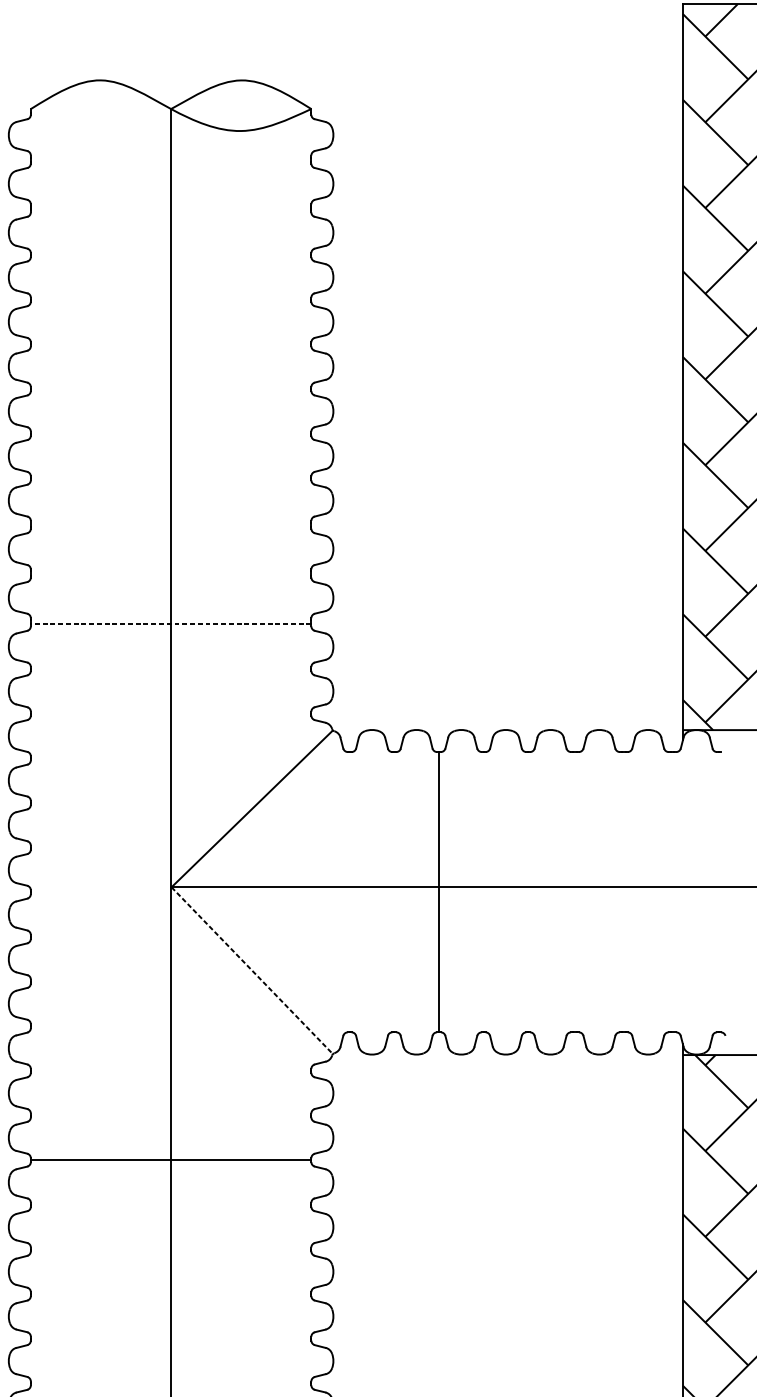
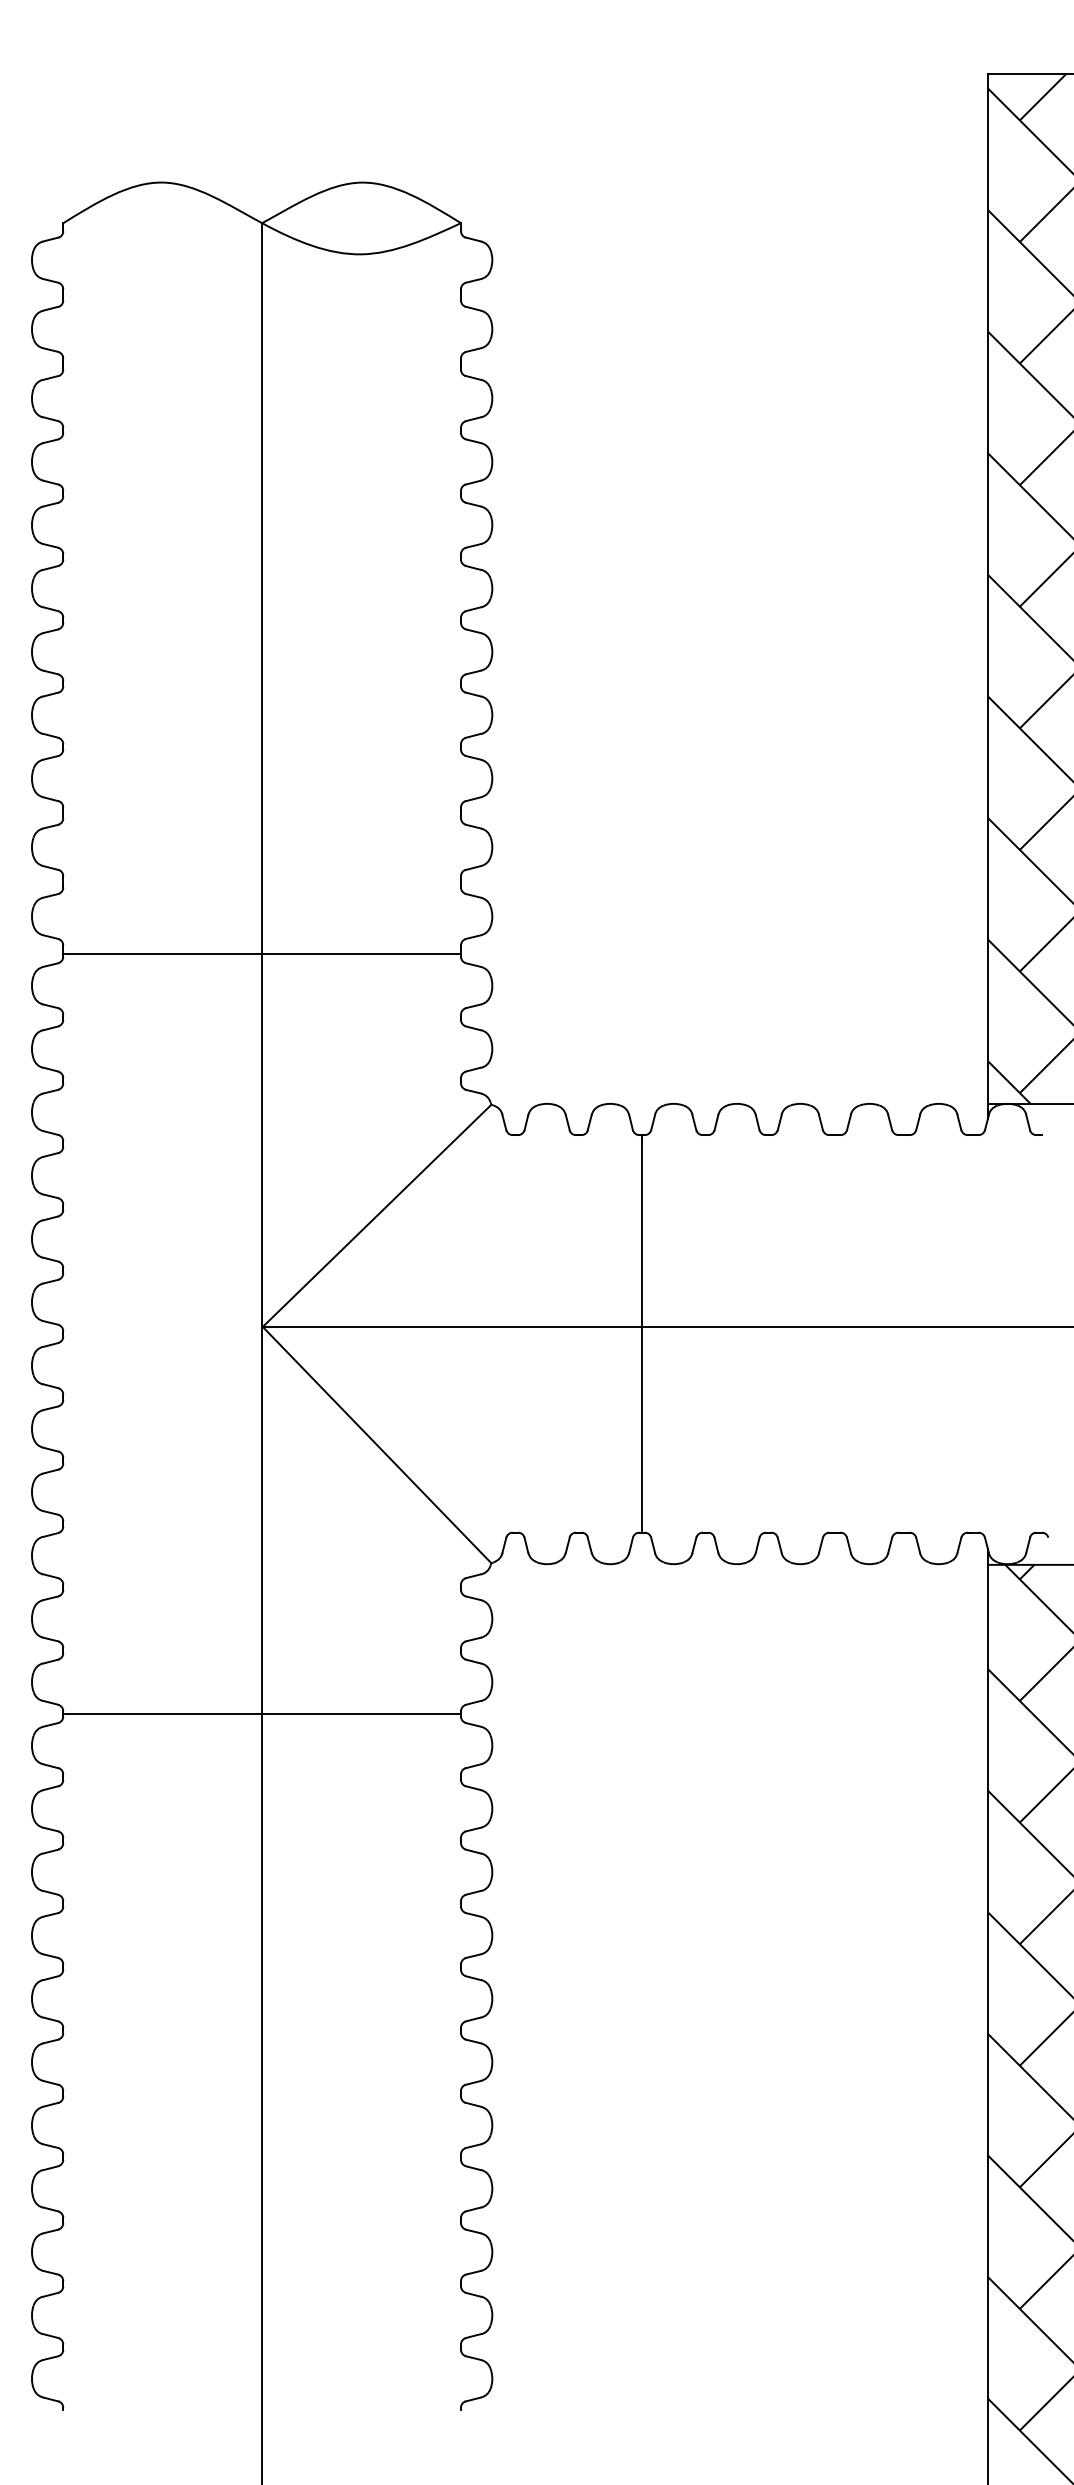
line: (171, 624) -> (262, 954), dashed -> solid
line: (252, 970) -> (377, 1445), dashed -> solid

